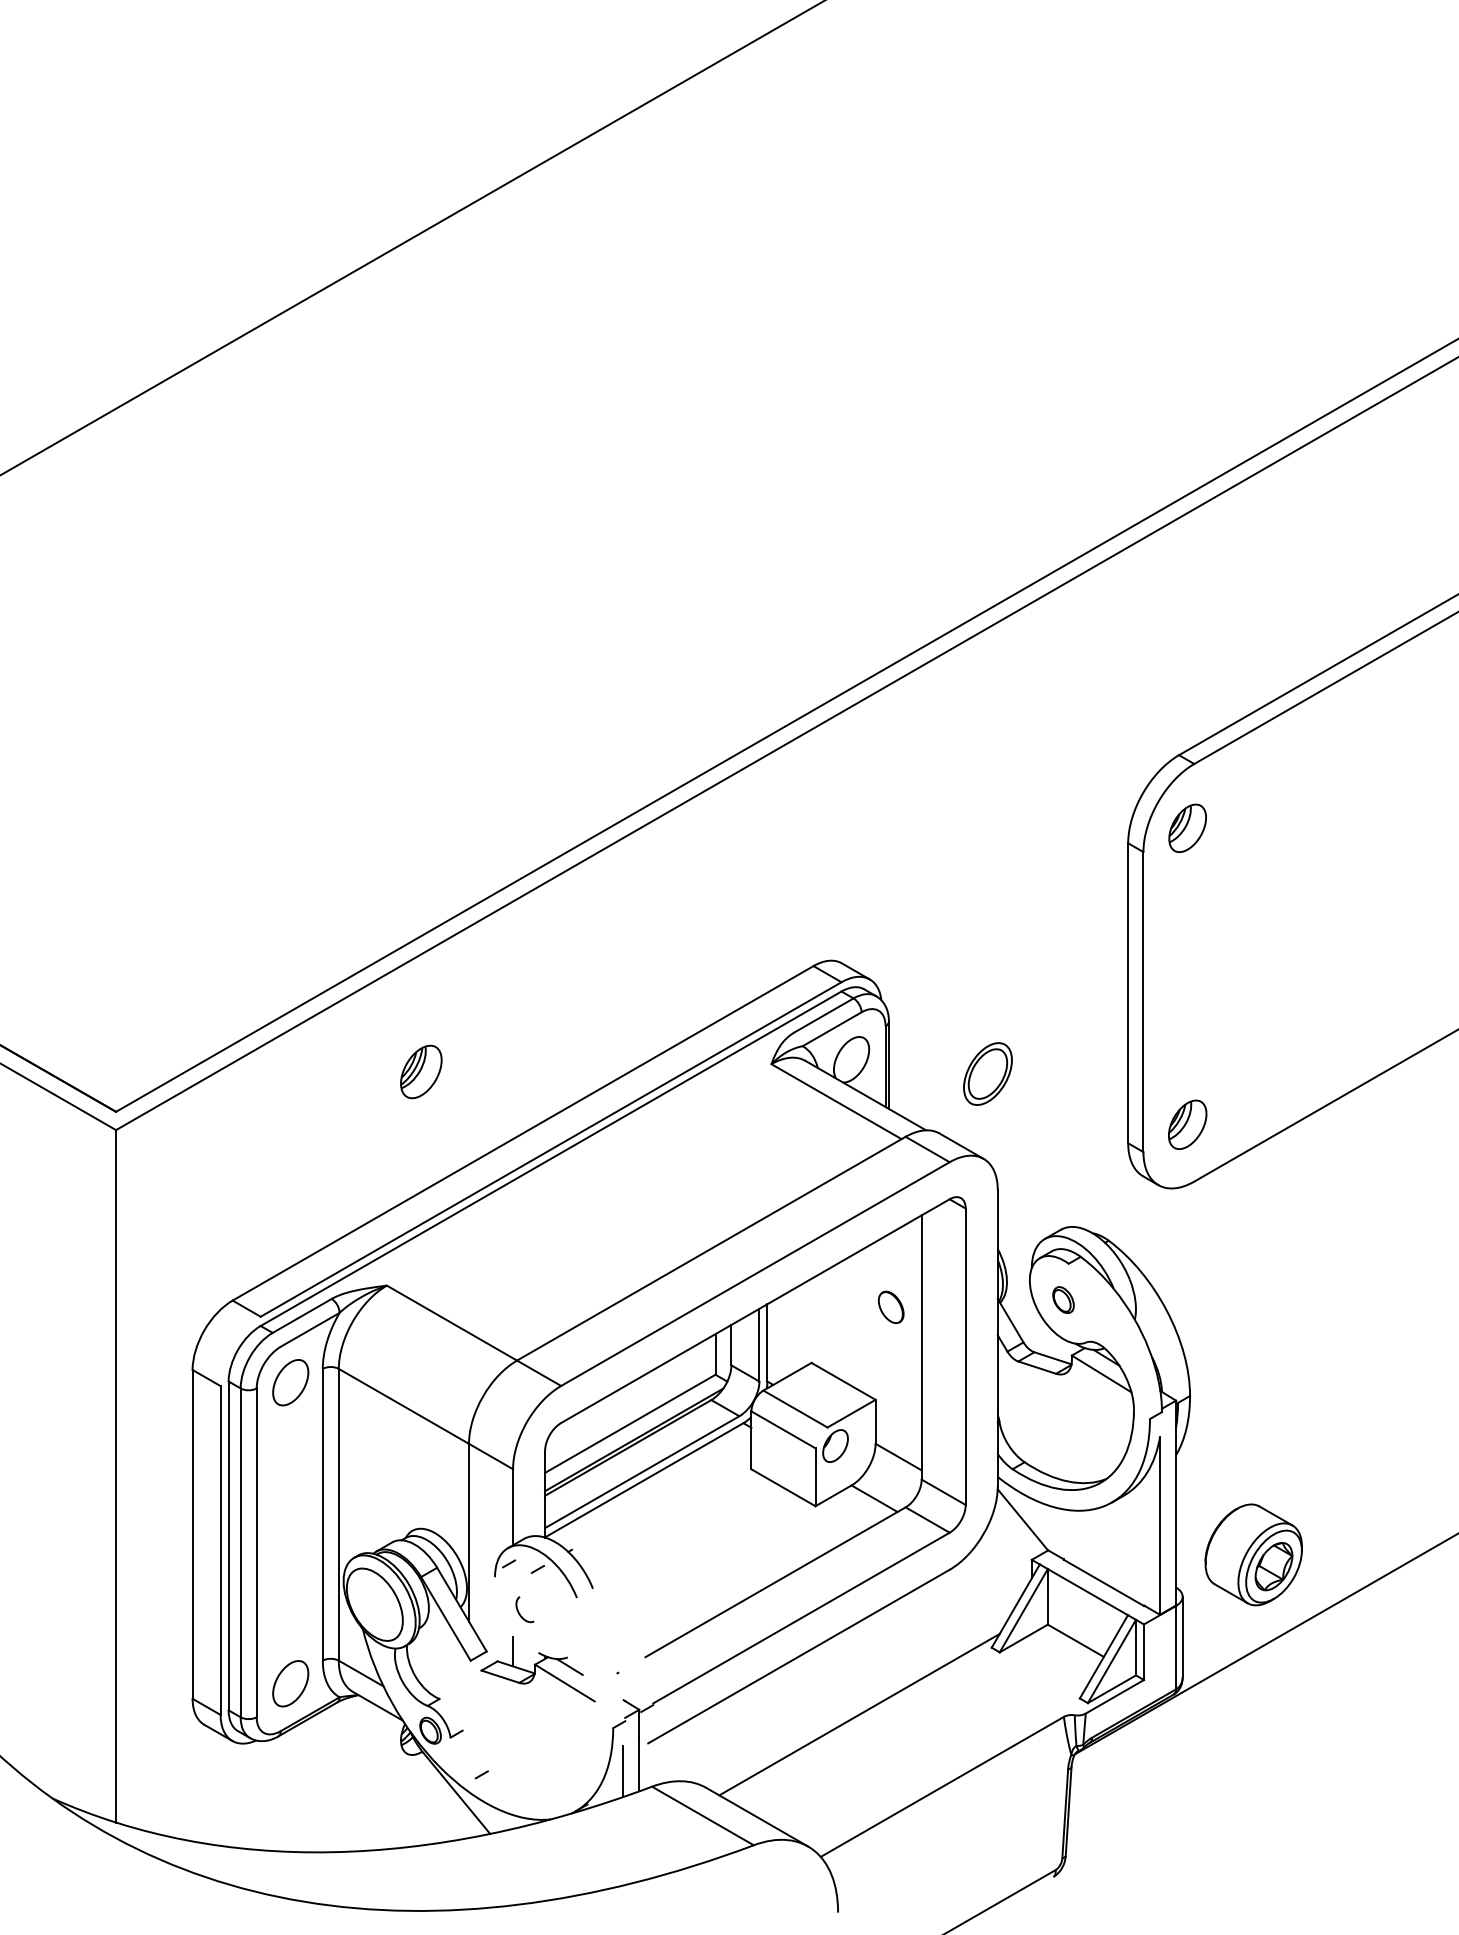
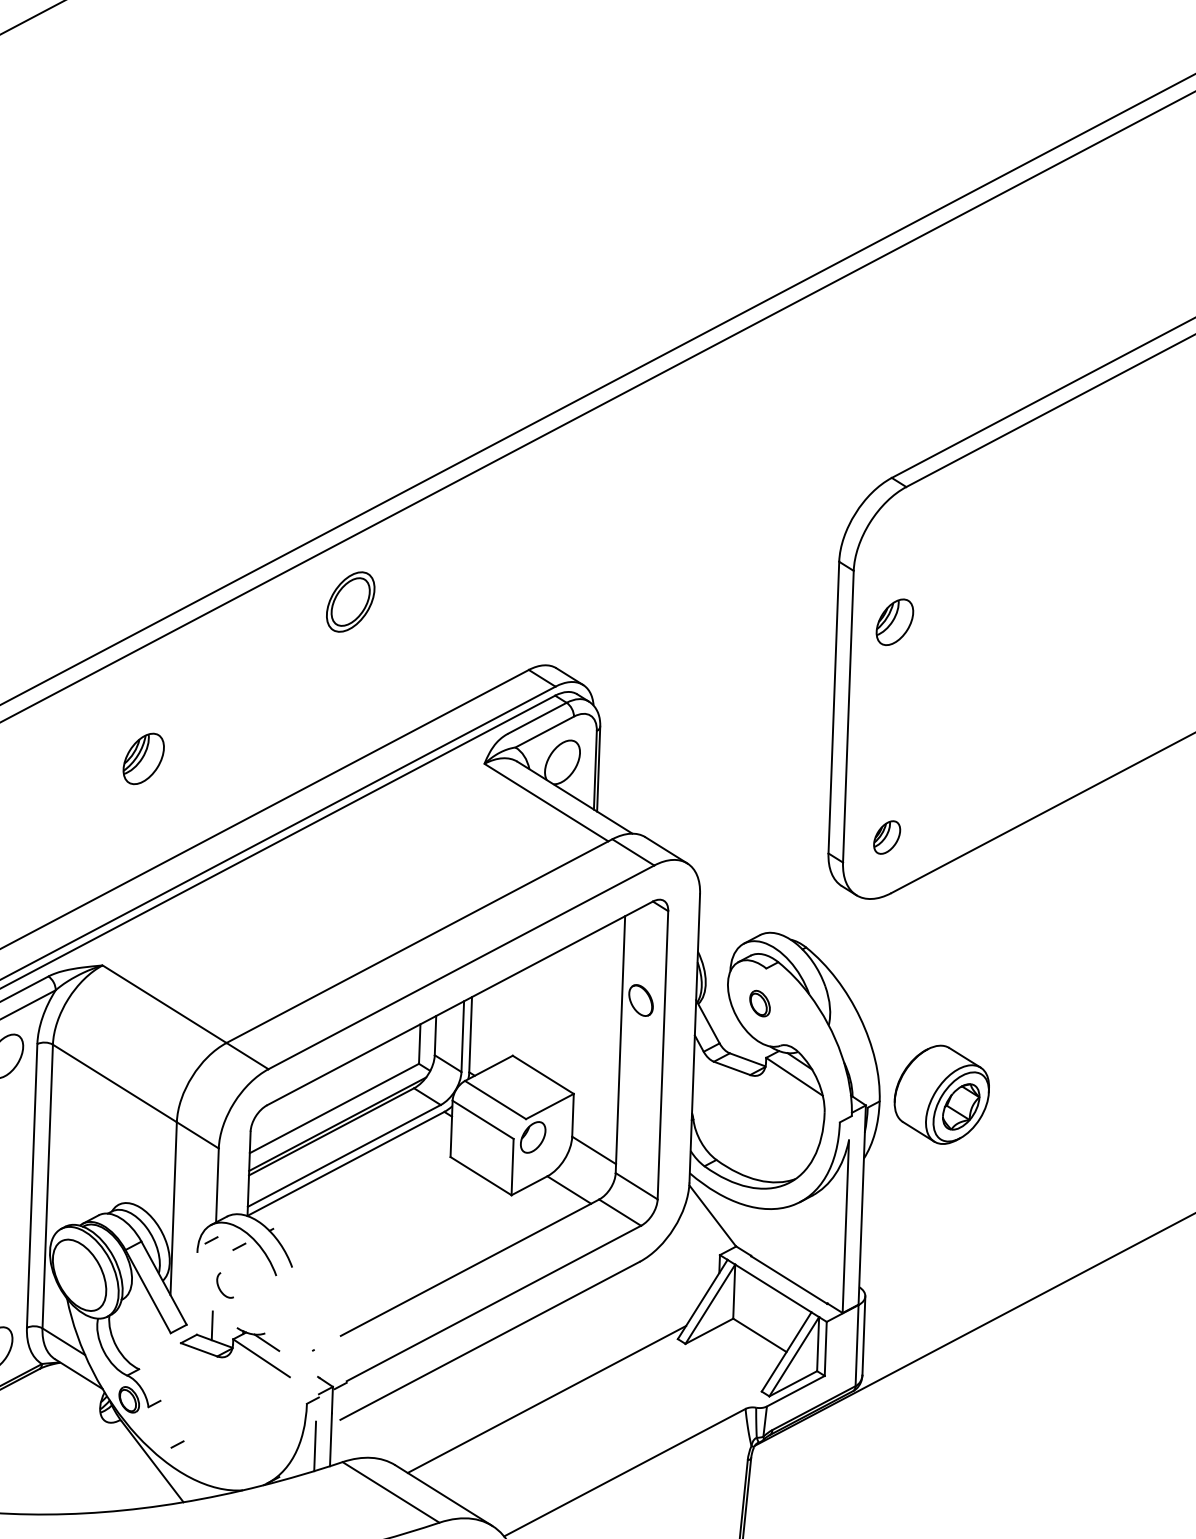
part: (1187, 828) -> (894, 622), moved
part: (987, 1073) -> (350, 601), moved
part: (1187, 1124) -> (886, 837), size x0.7
part: (891, 1306) -> (641, 999), moved
part: (1253, 1554) -> (941, 1094), moved

